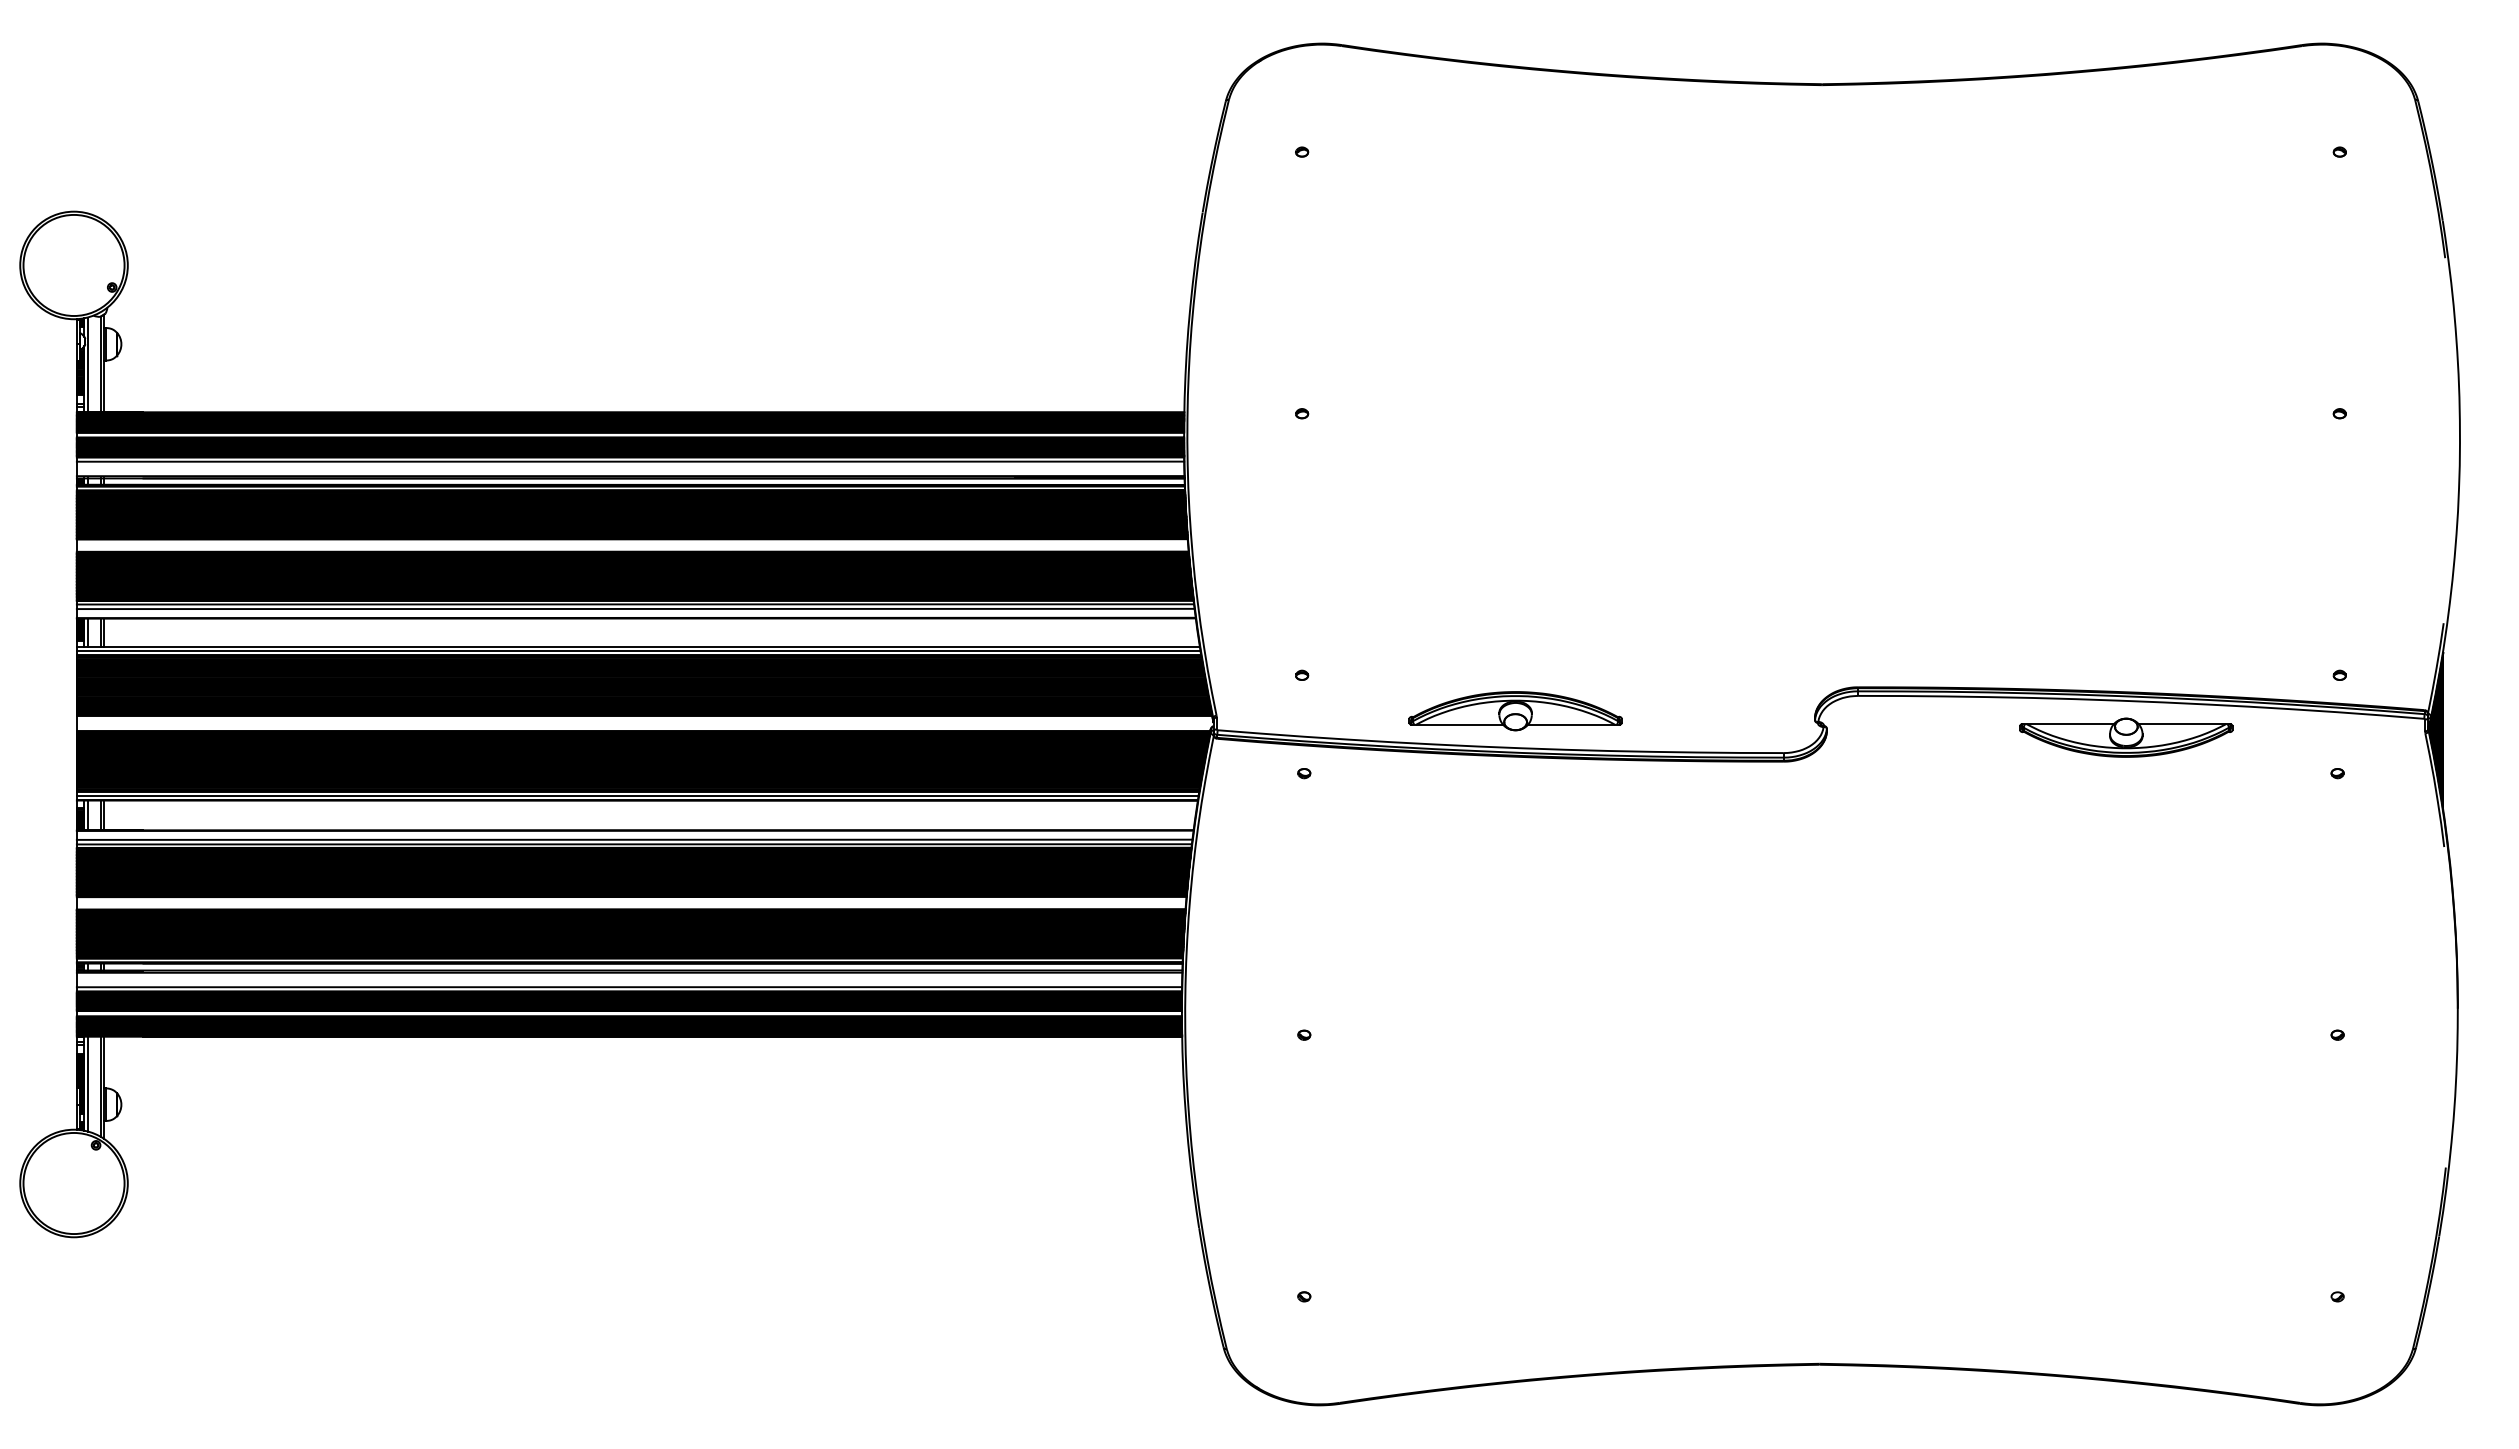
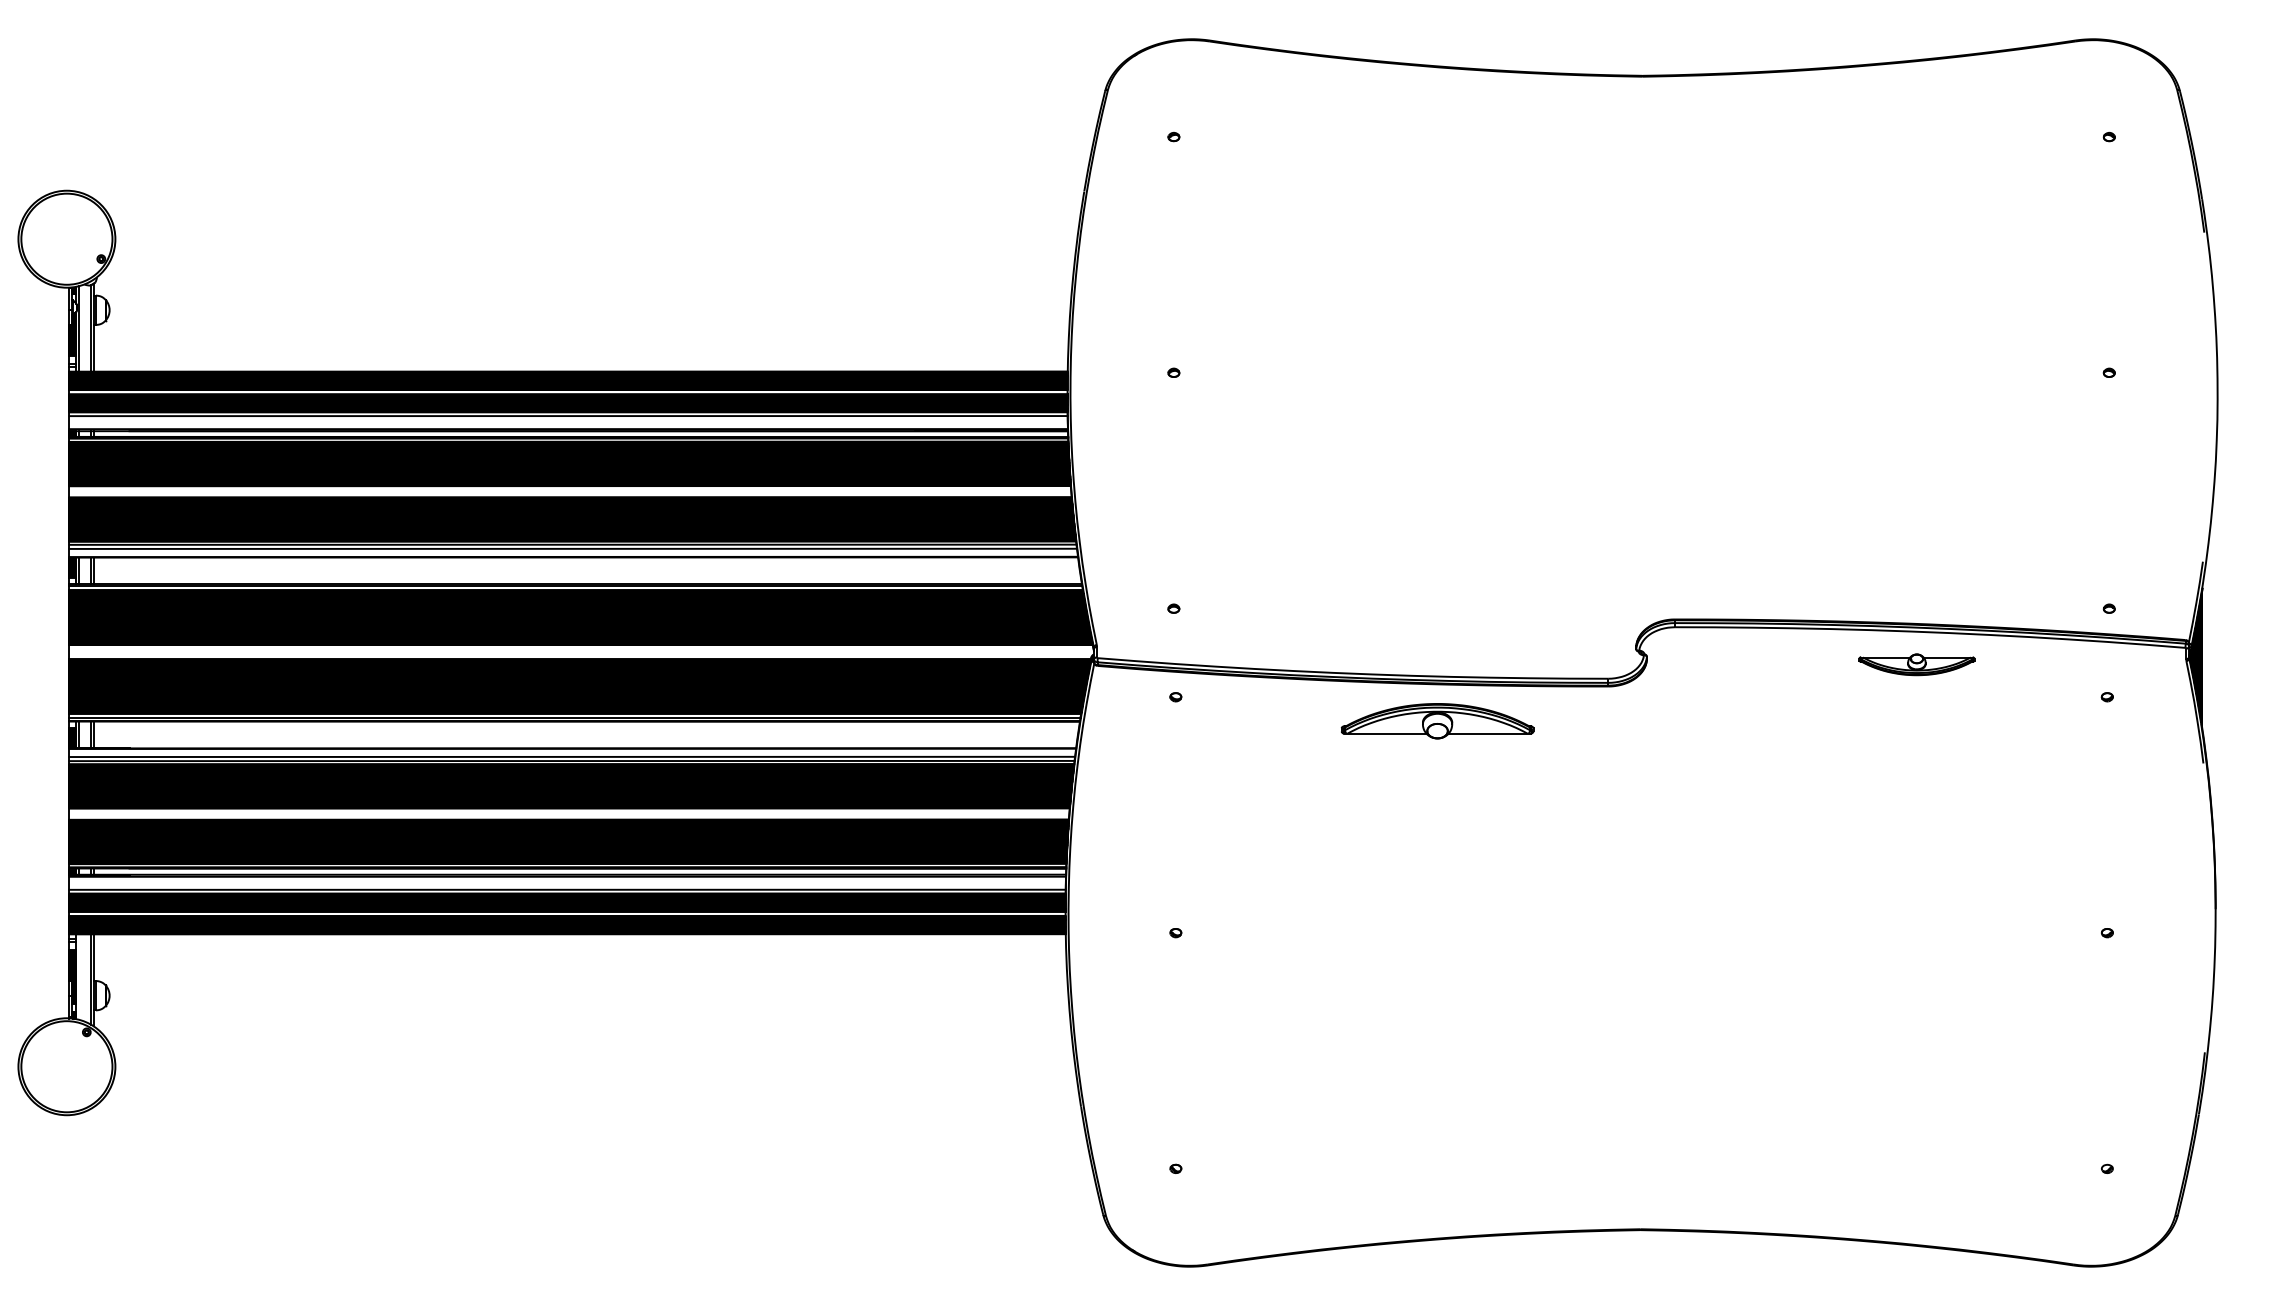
part: (1515, 711) -> (1437, 721), moved
part: (2126, 737) -> (1917, 664), size x0.6
line: (87, 1083) -> (79, 976), removed

